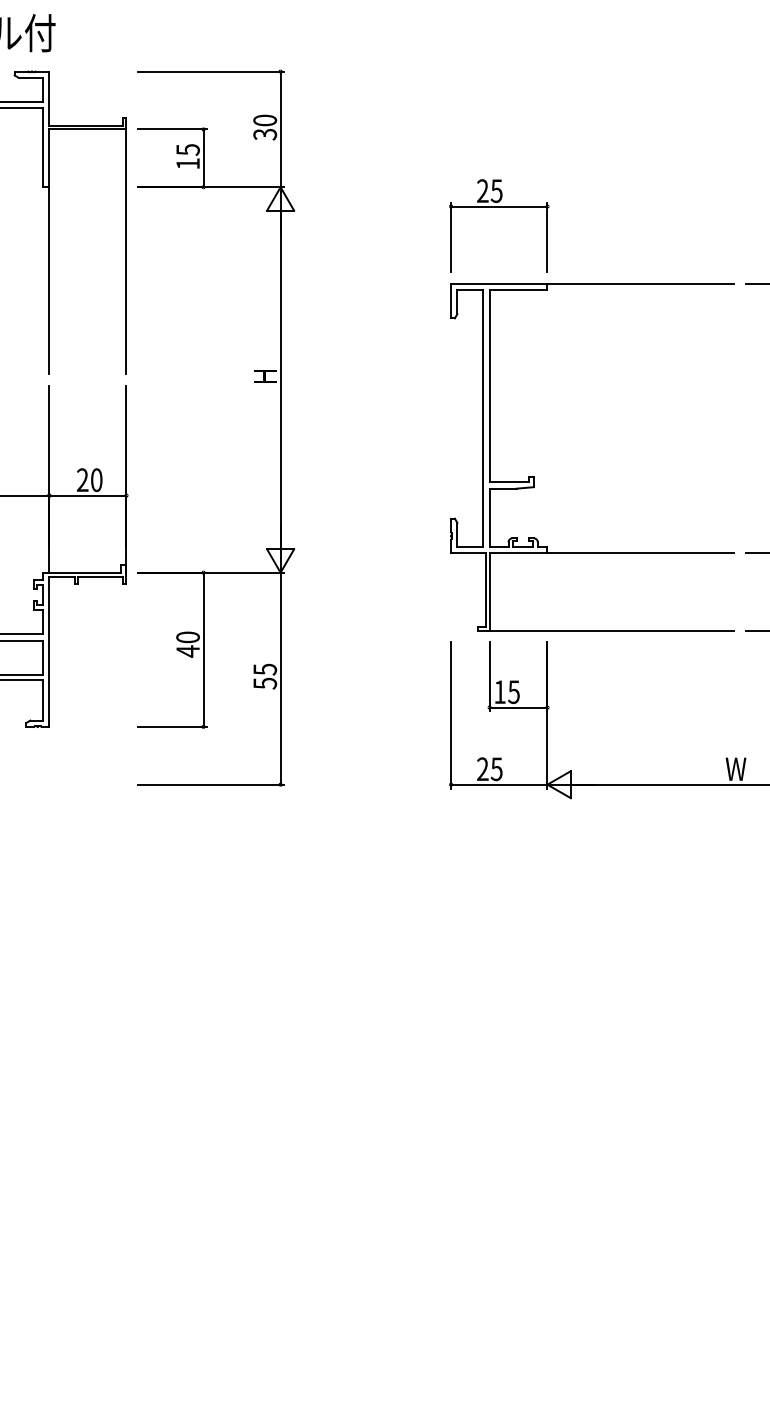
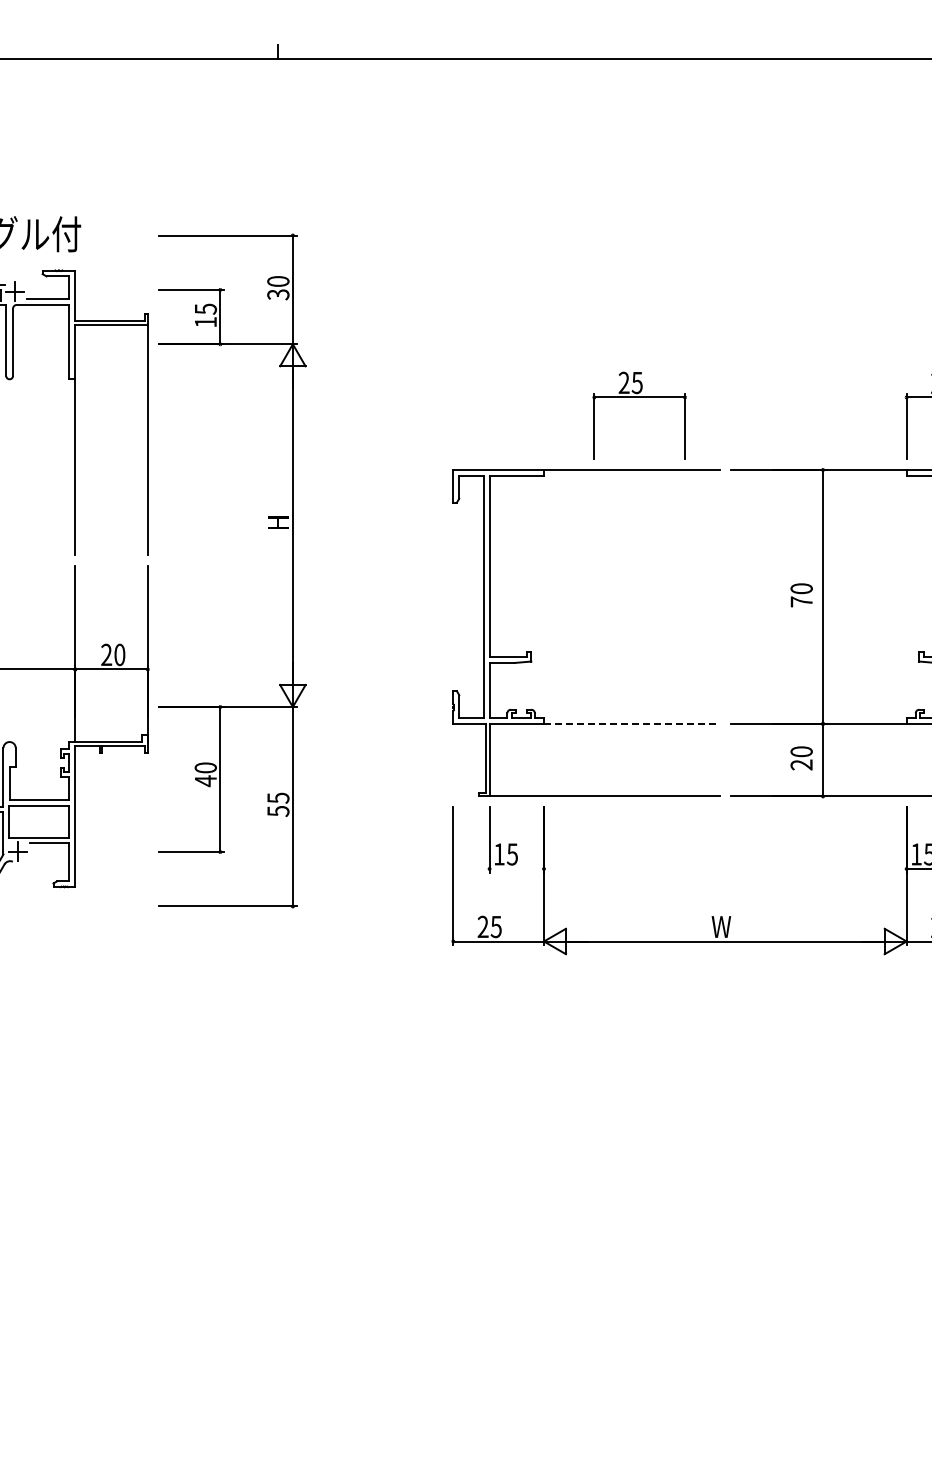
part: (499, 206) -> (639, 397), moved
part: (254, 382) -> (268, 528), moved
line: (640, 553) -> (631, 723), solid -> dashed
line: (518, 707) -> (516, 868), removed

